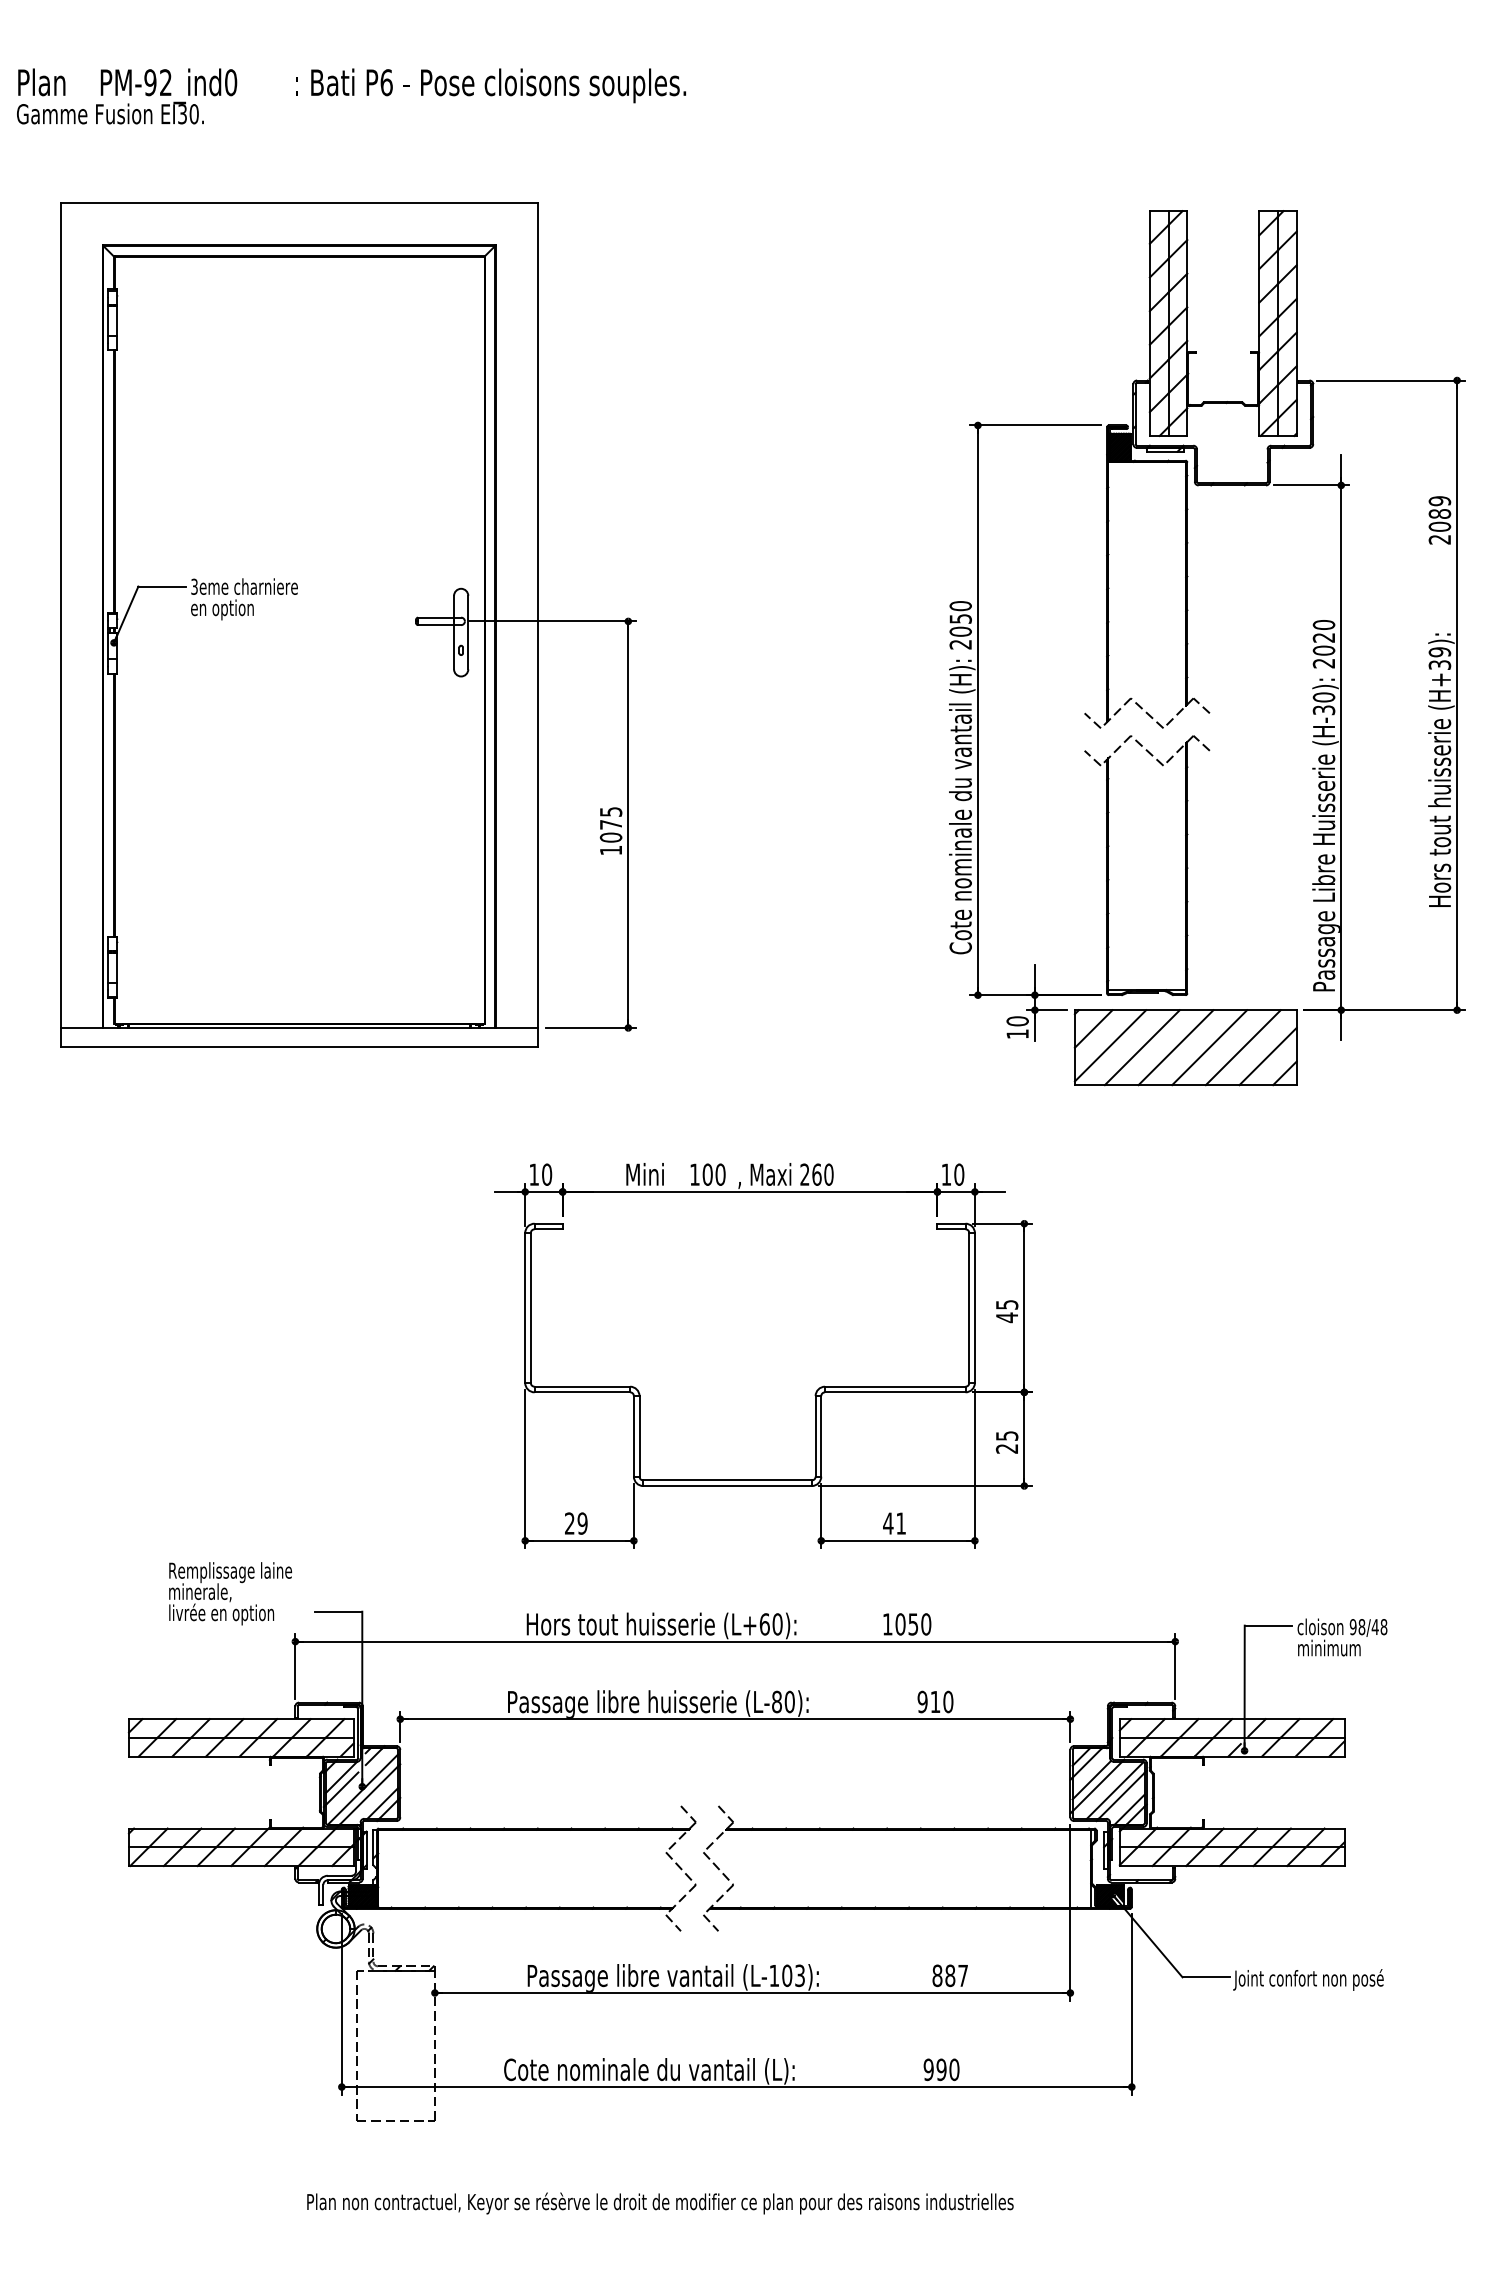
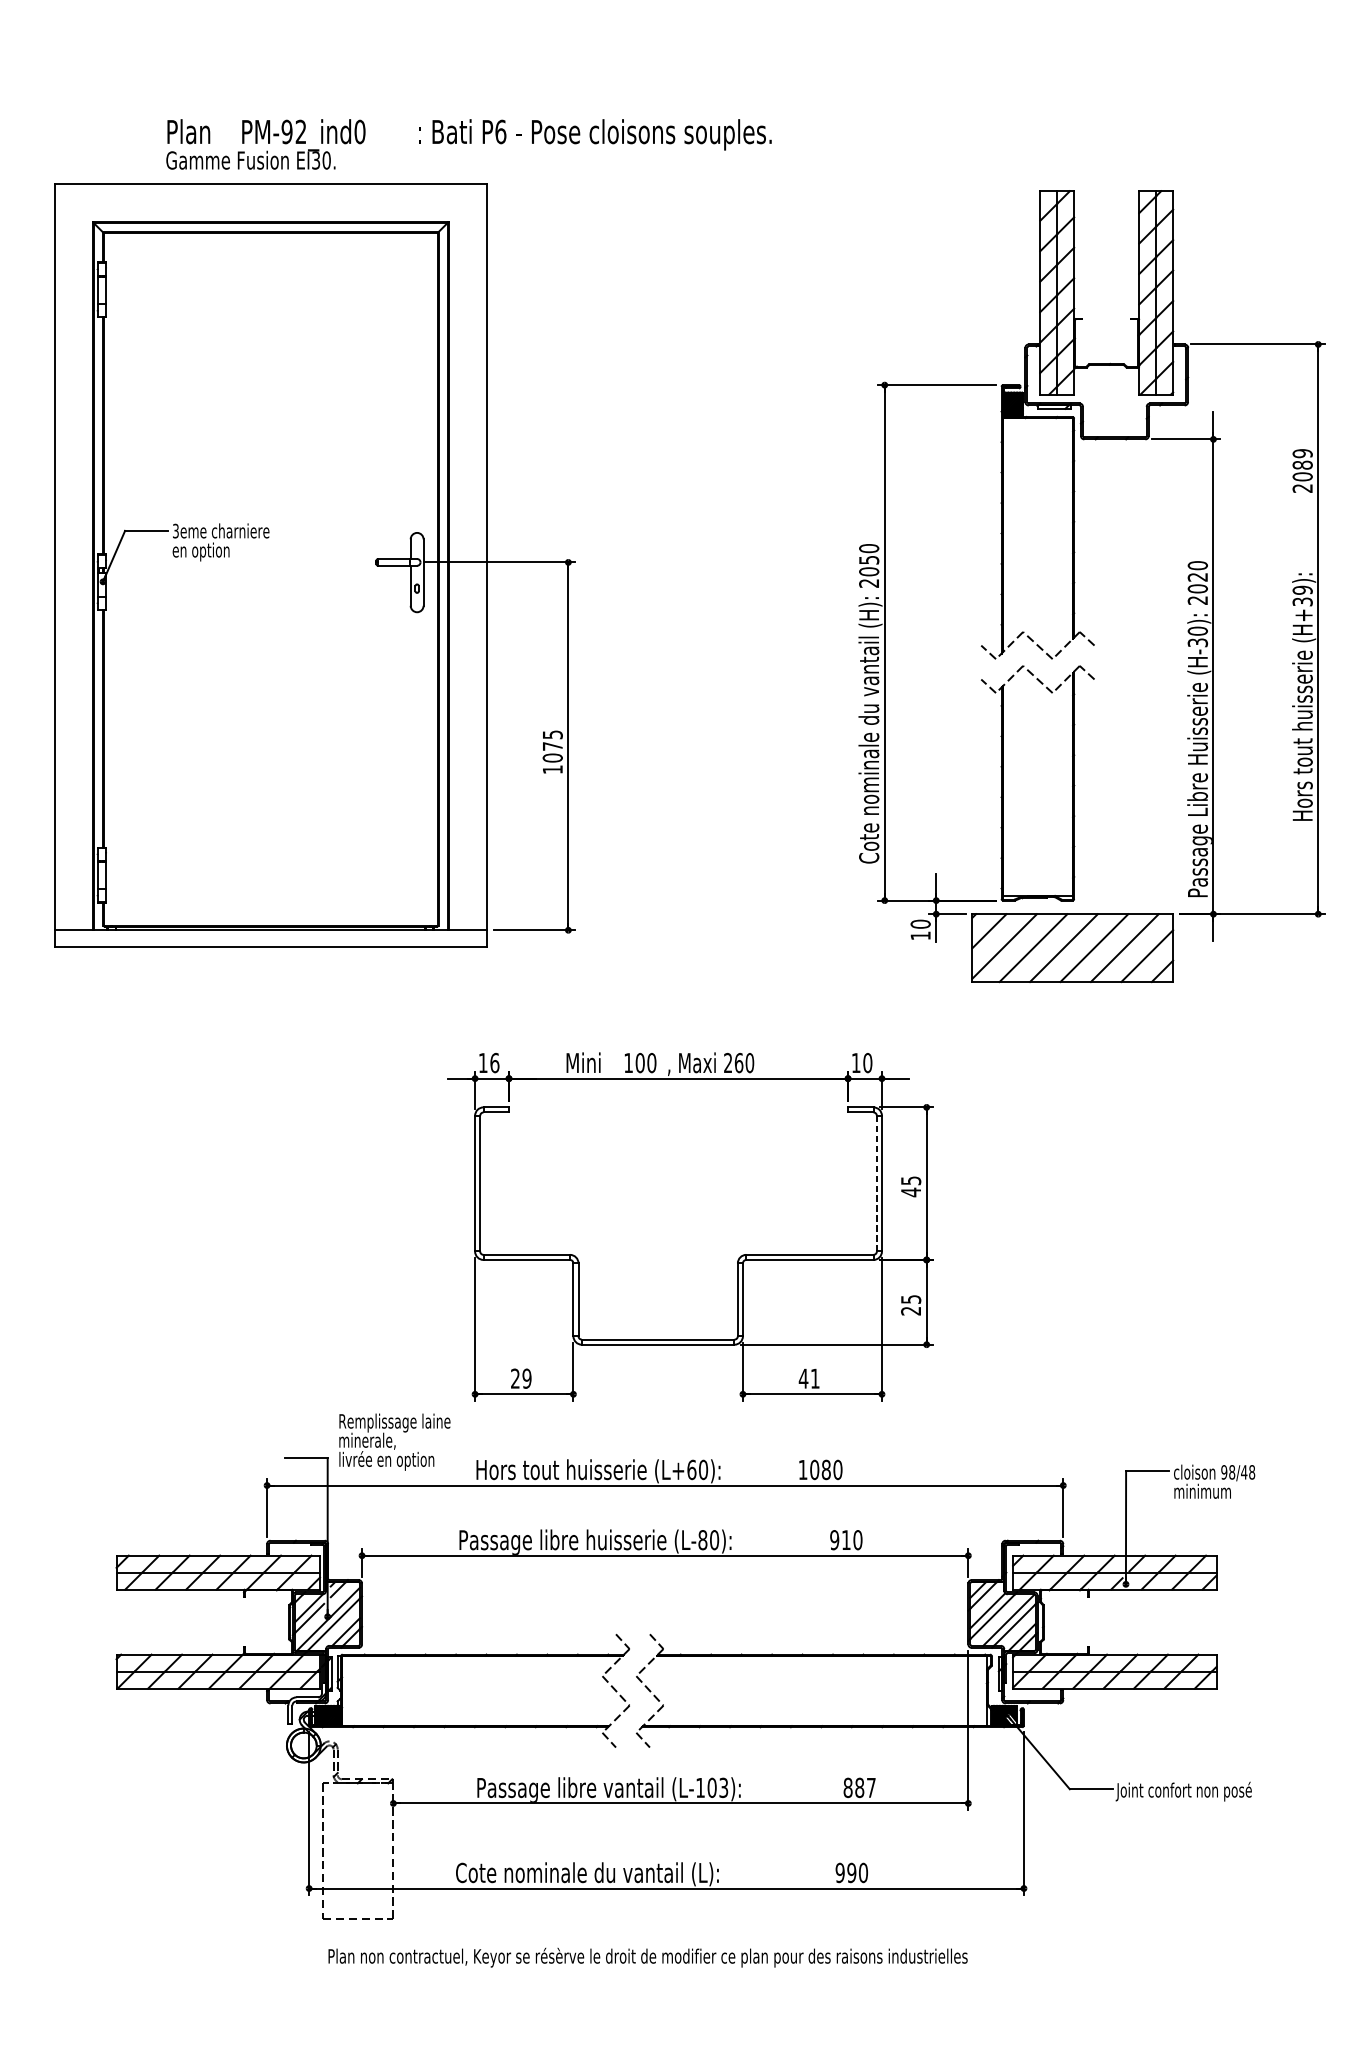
text: (351, 96) -> (469, 144), moved
text: (547, 1174) -> (495, 1062), 10 -> 16
line: (969, 1308) -> (877, 1184), solid -> dashed
text: (230, 1593) -> (394, 1441), moved
text: (913, 1624) -> (826, 1470), 1050 -> 1080
text: (660, 2203) -> (648, 1957), moved

